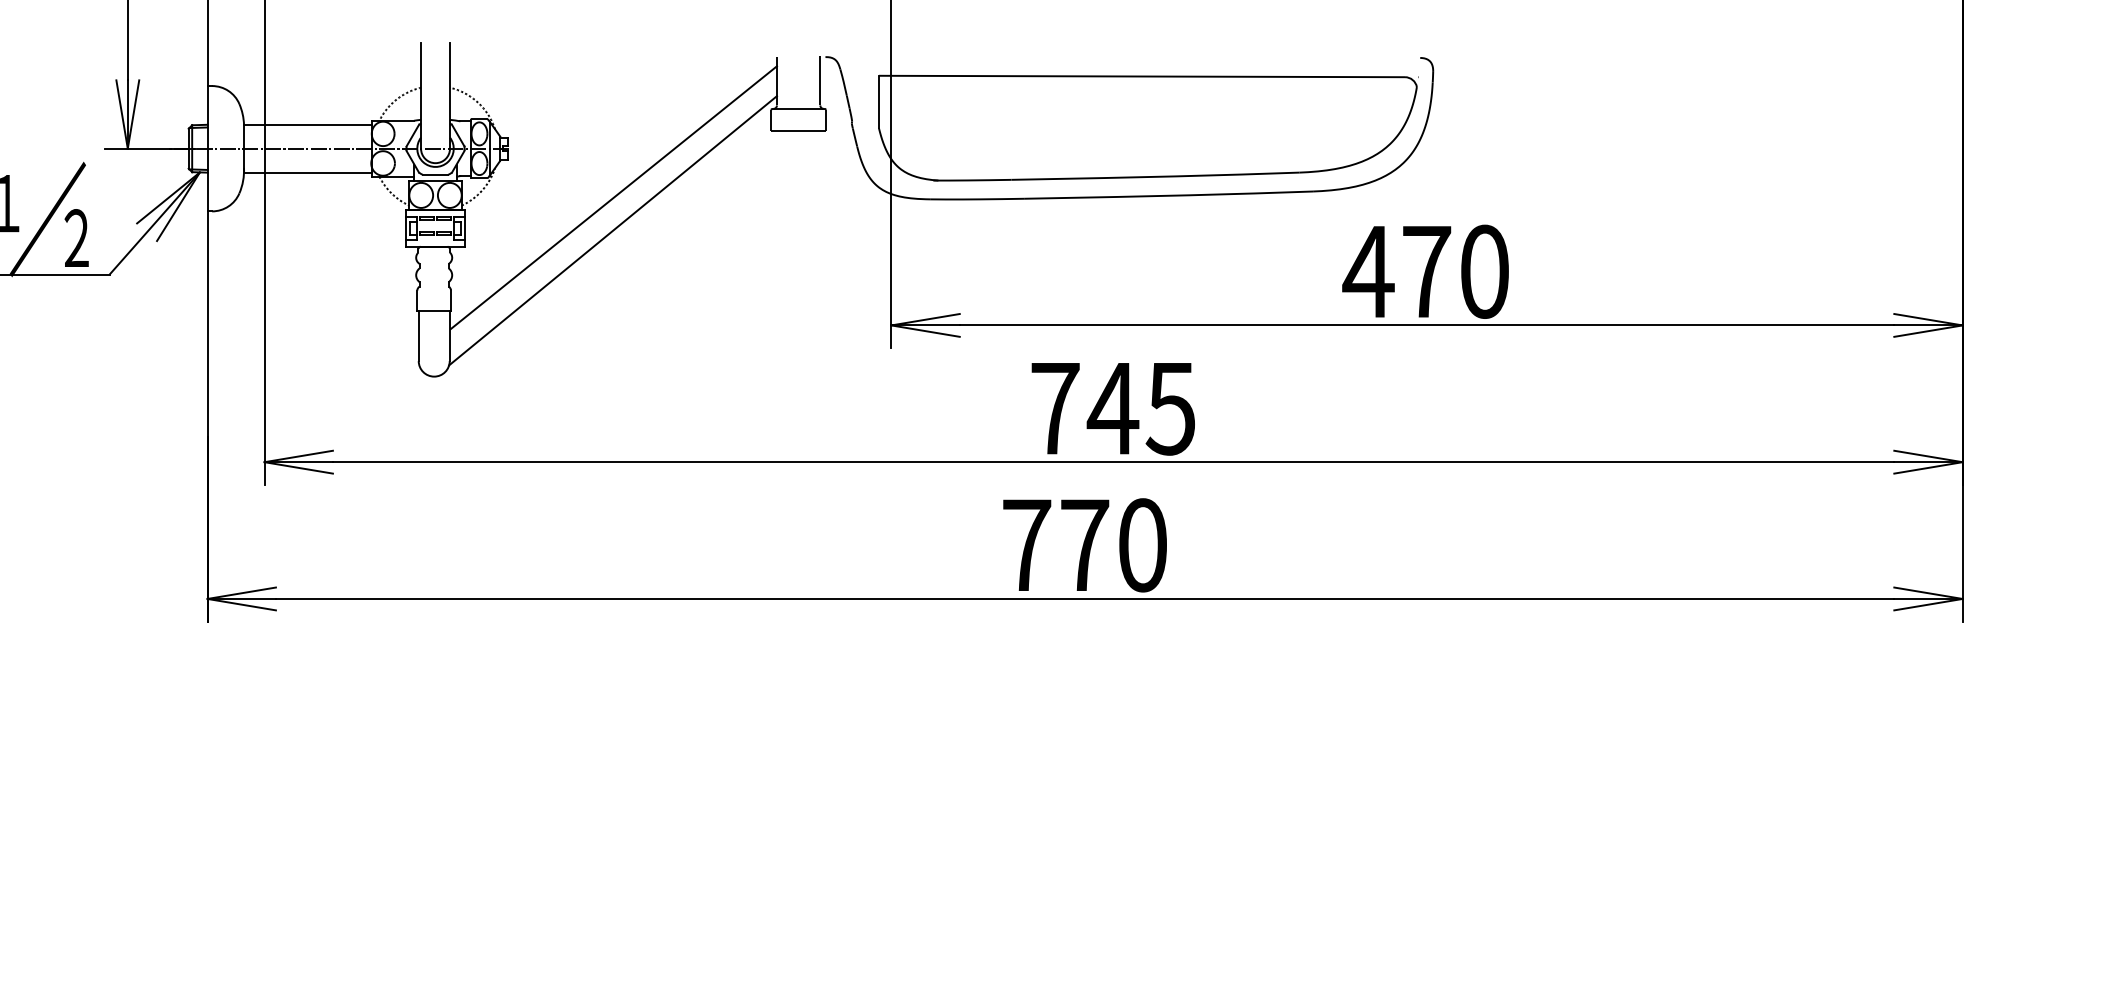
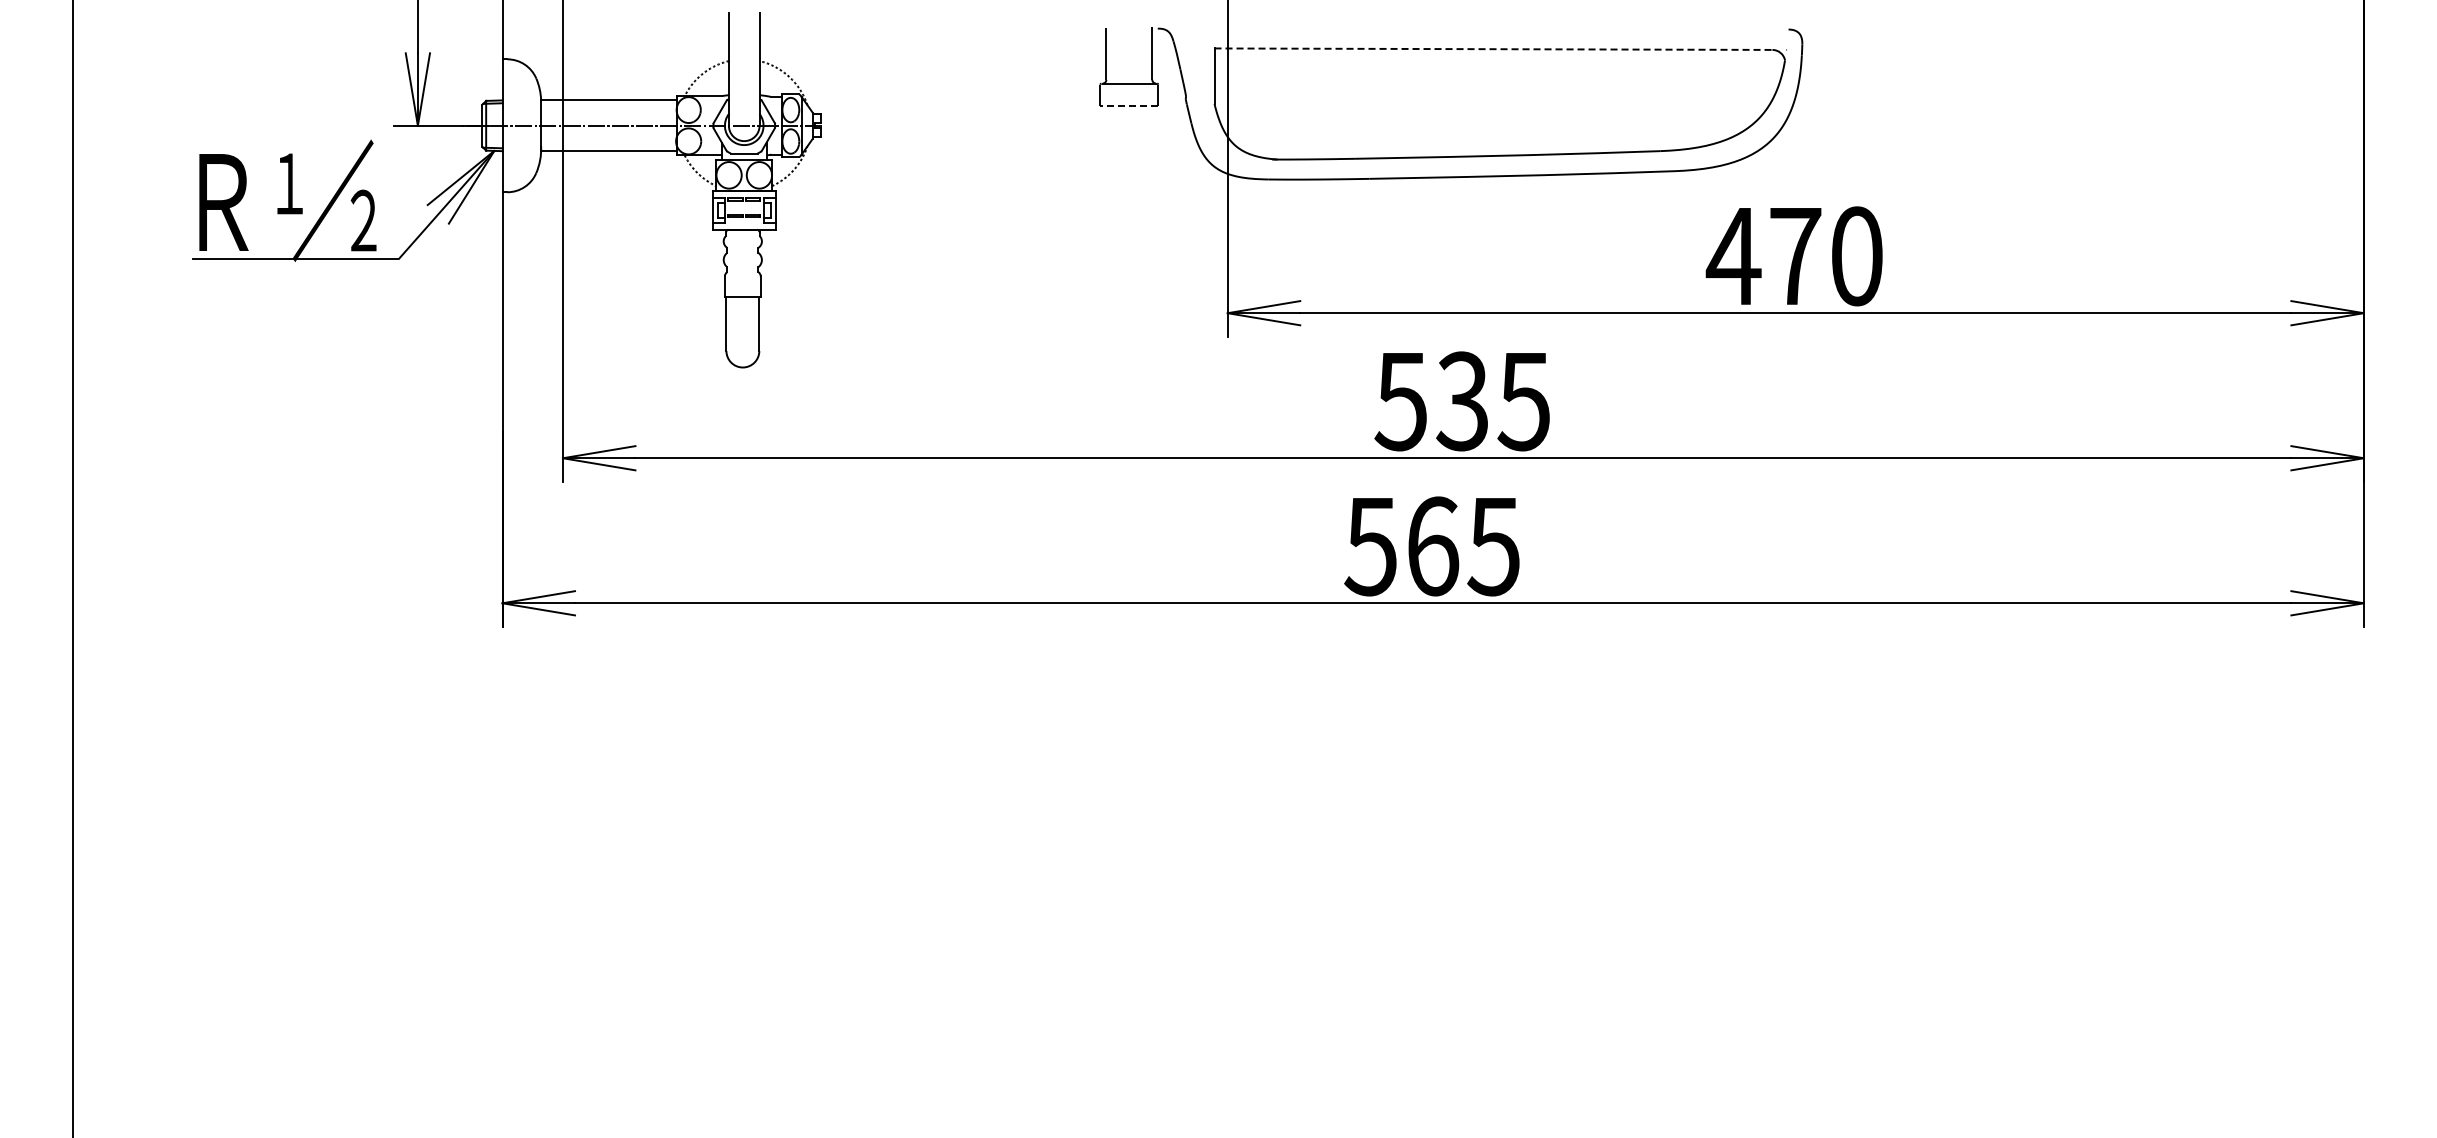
line: (1141, 76) -> (1493, 49), solid -> dashed
line: (797, 130) -> (1128, 106), solid -> dashed
line: (613, 197) -> (933, 177), removed
line: (613, 230) -> (932, 212), removed
text: (1084, 408) -> (1432, 401), 745 -> 535
text: (1083, 545) -> (1431, 546), 770 -> 565

